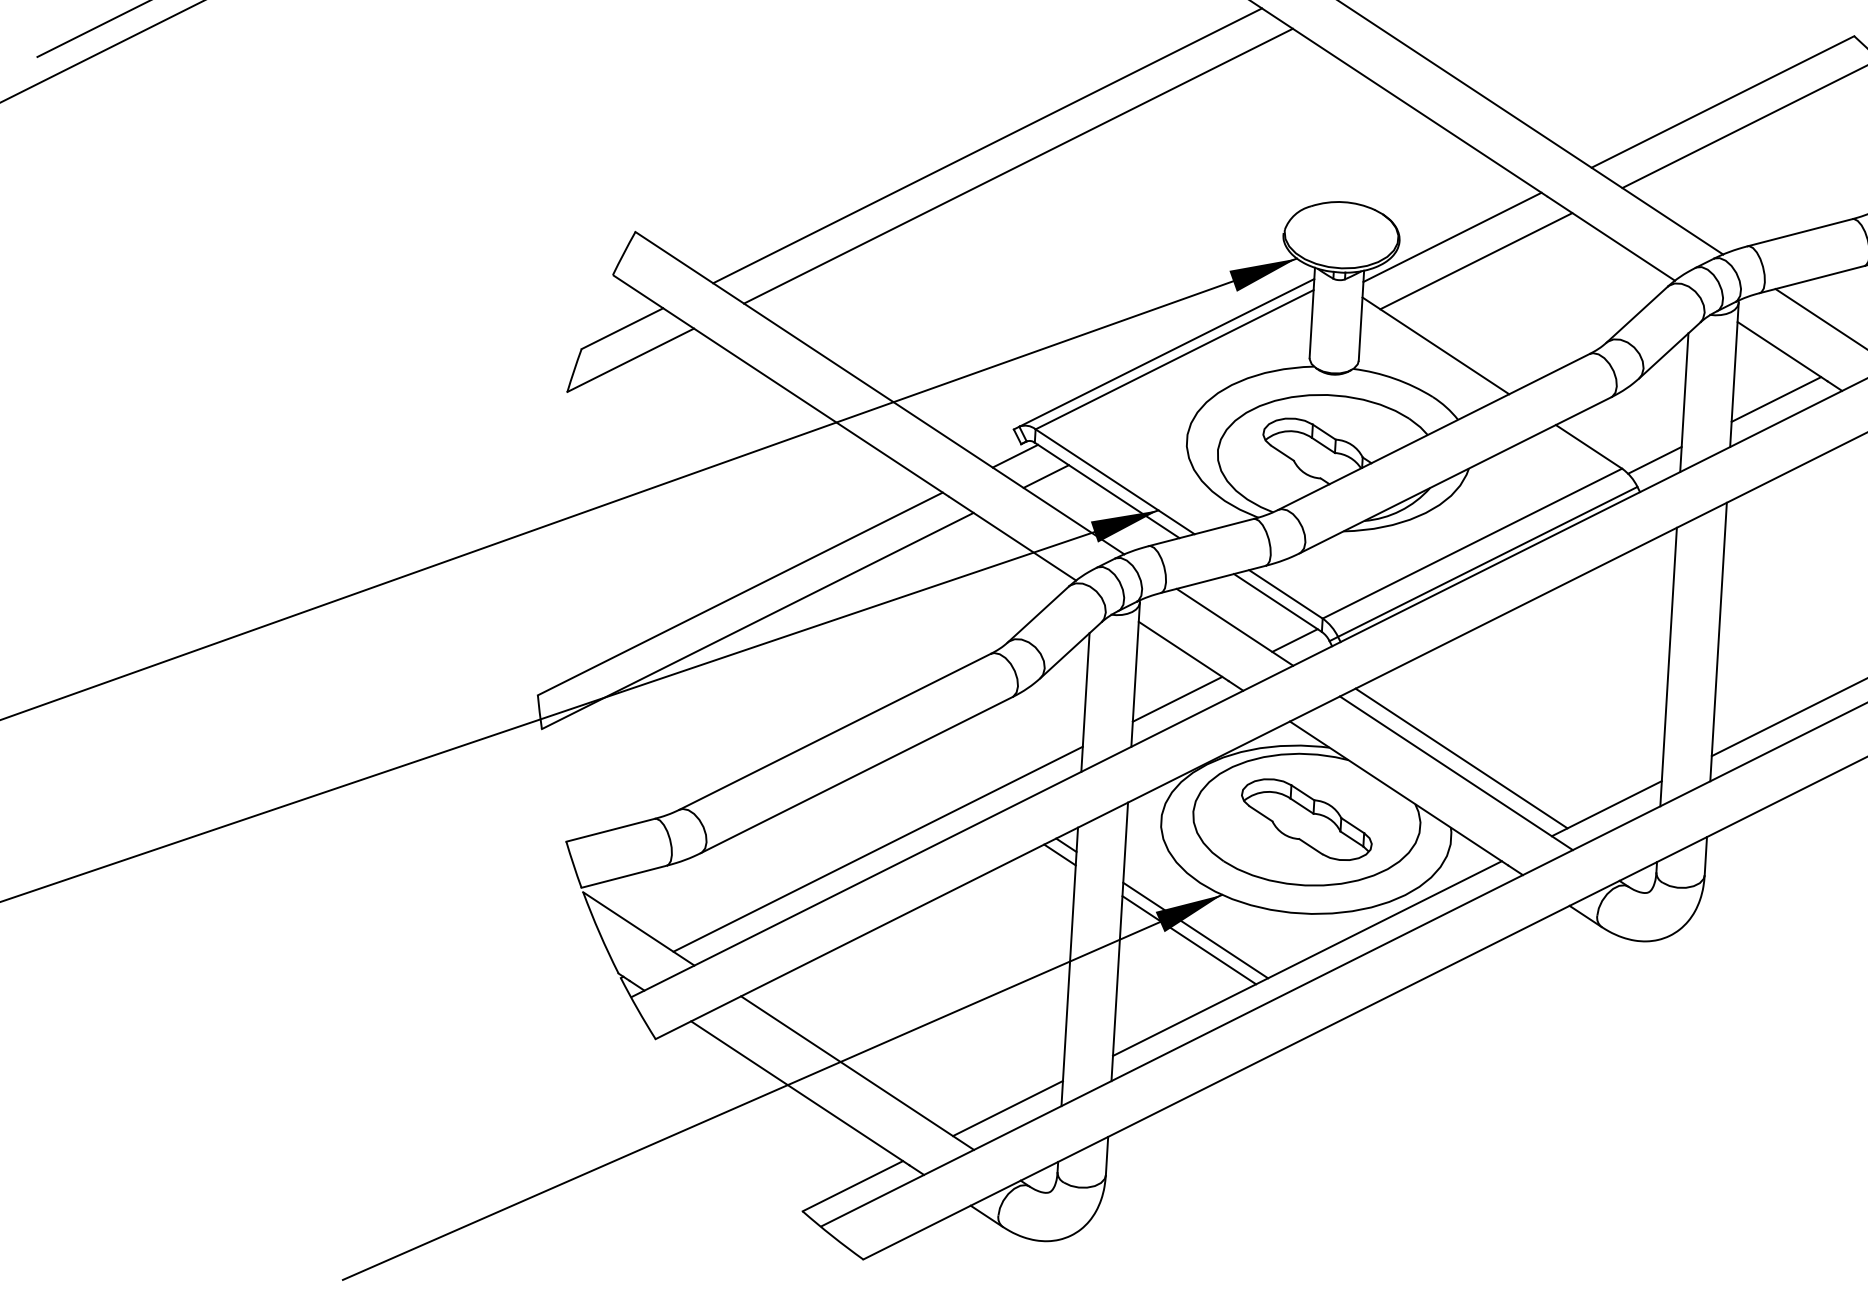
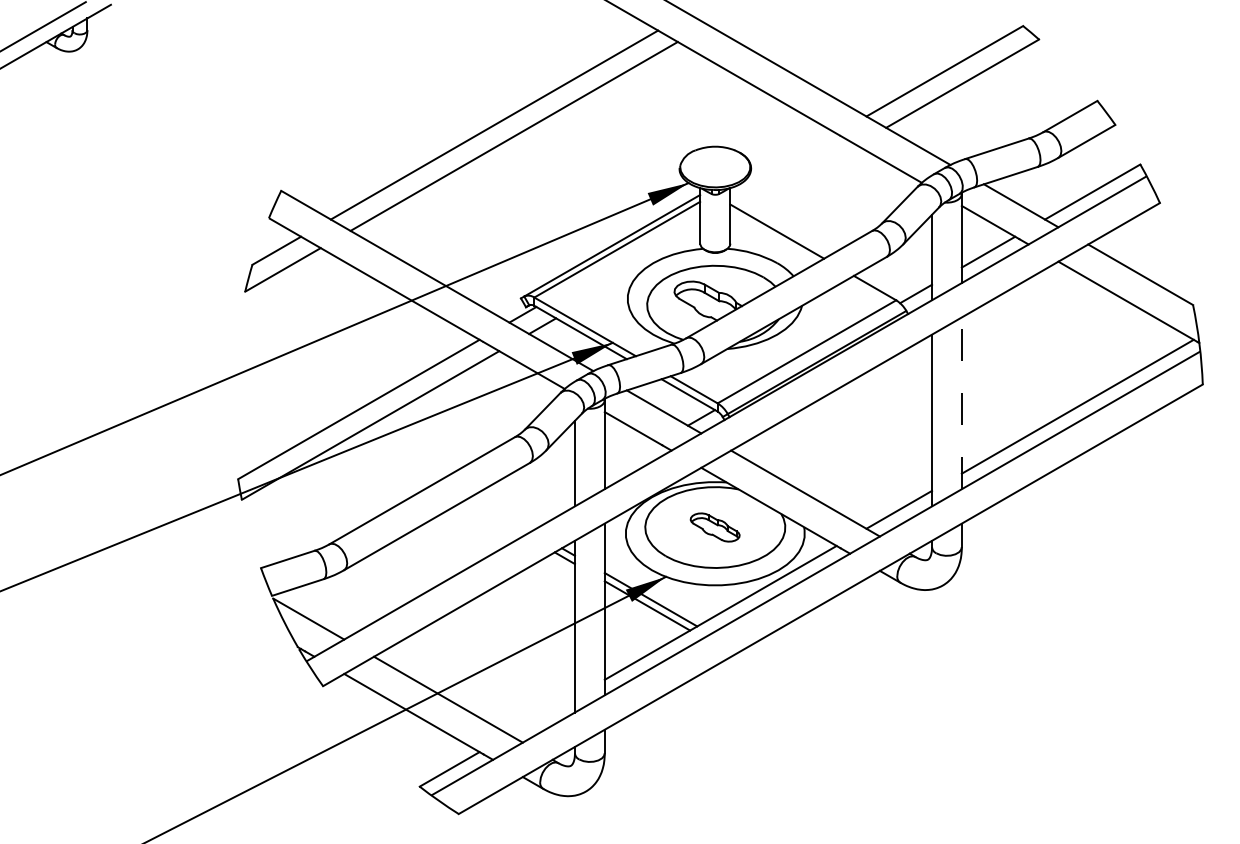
line: (1452, 237) -> (783, 164), removed
line: (1475, 261) -> (798, 178), removed
line: (1717, 642) -> (961, 403), solid -> dashed
line: (1177, 698) -> (631, 457), removed
line: (1460, 758) -> (807, 484), removed
part: (1305, 819) -> (714, 527), size x0.6
line: (877, 847) -> (452, 560), removed
line: (1006, 1107) -> (541, 715), removed

